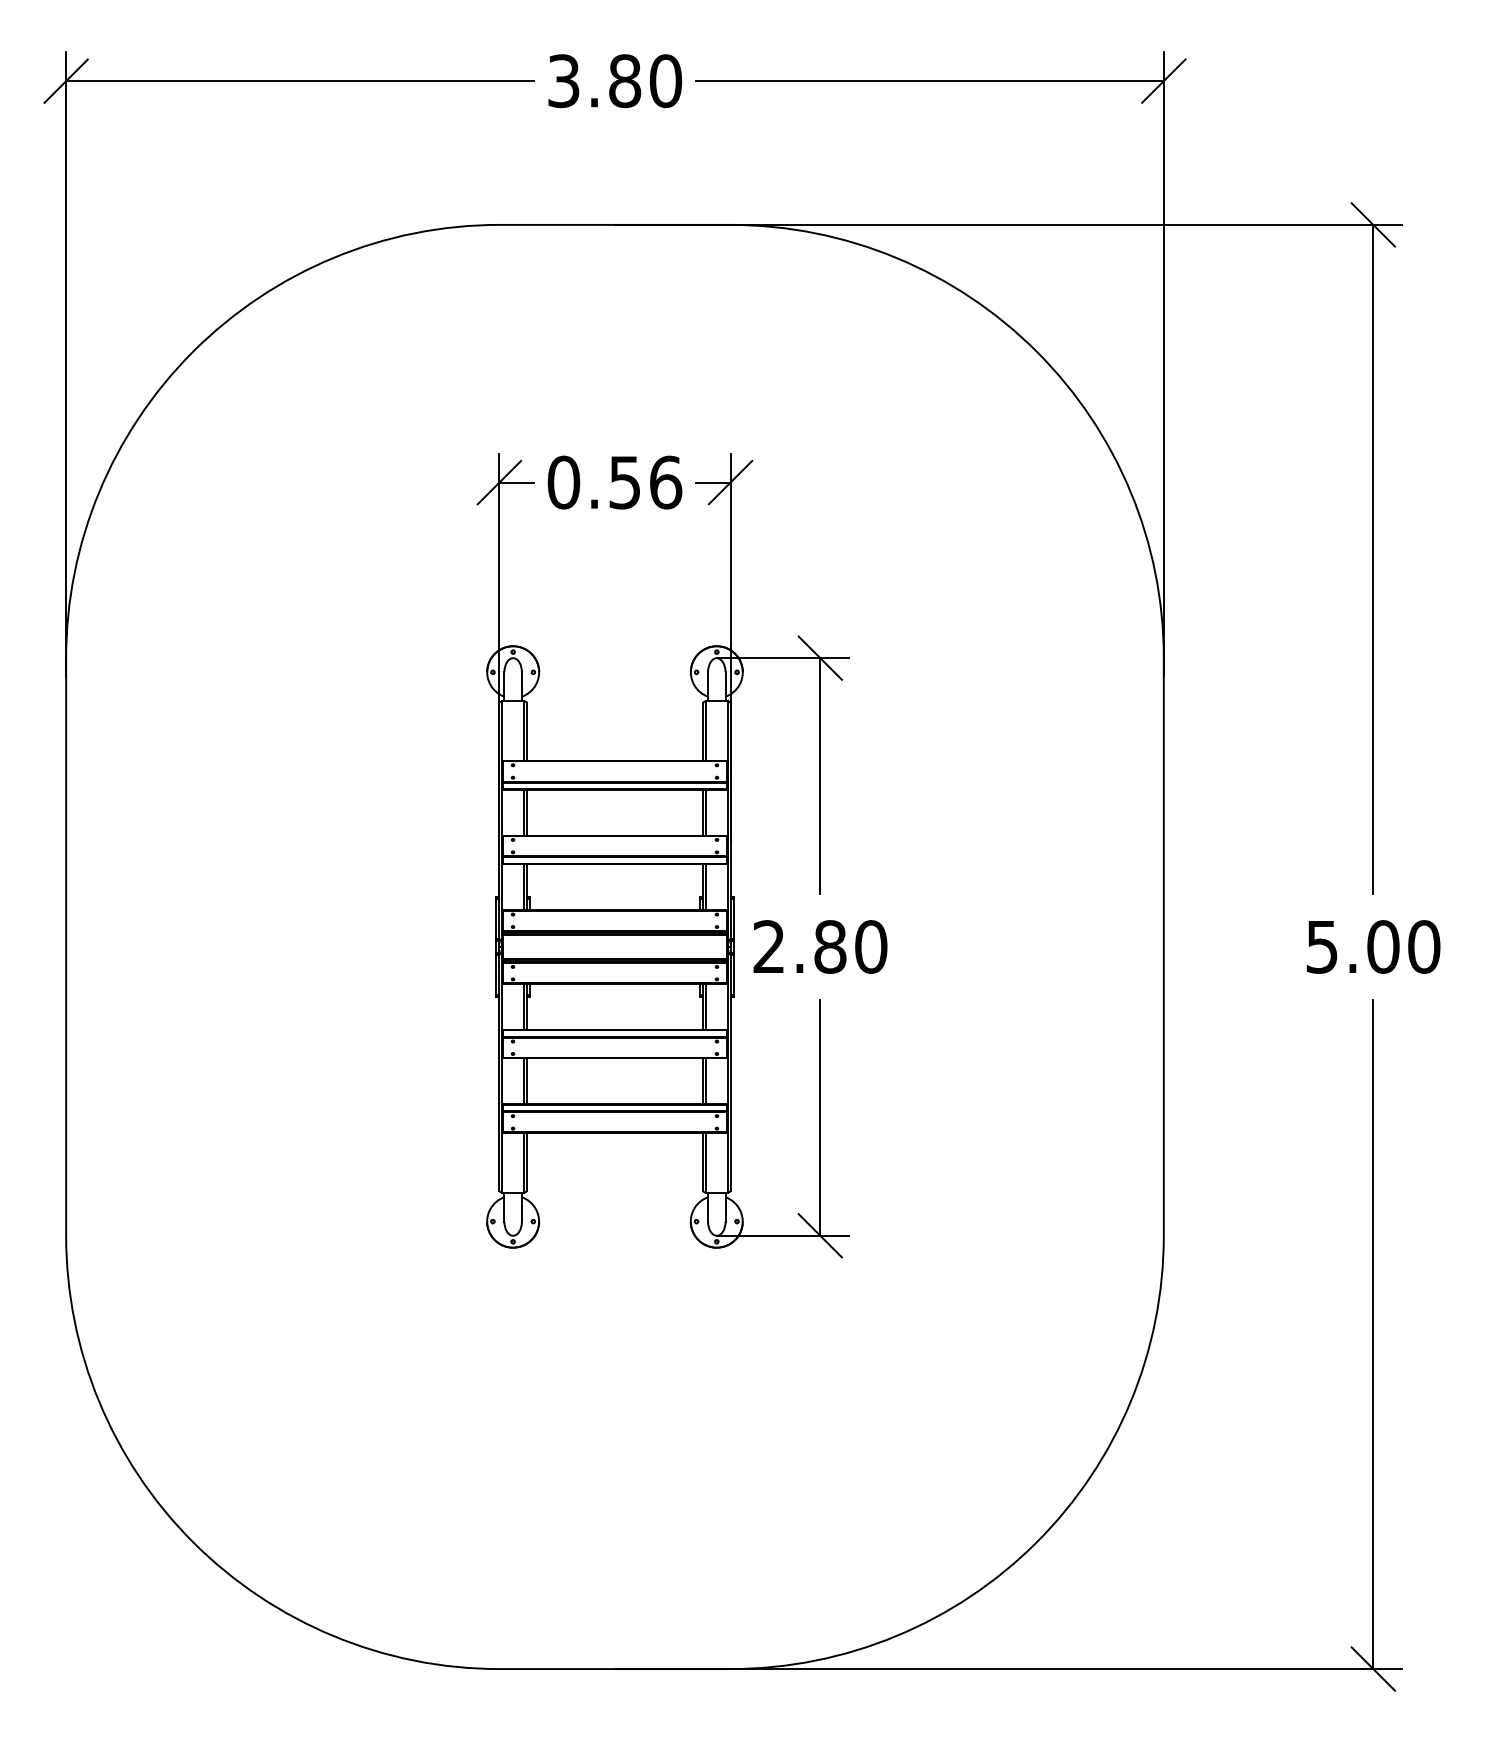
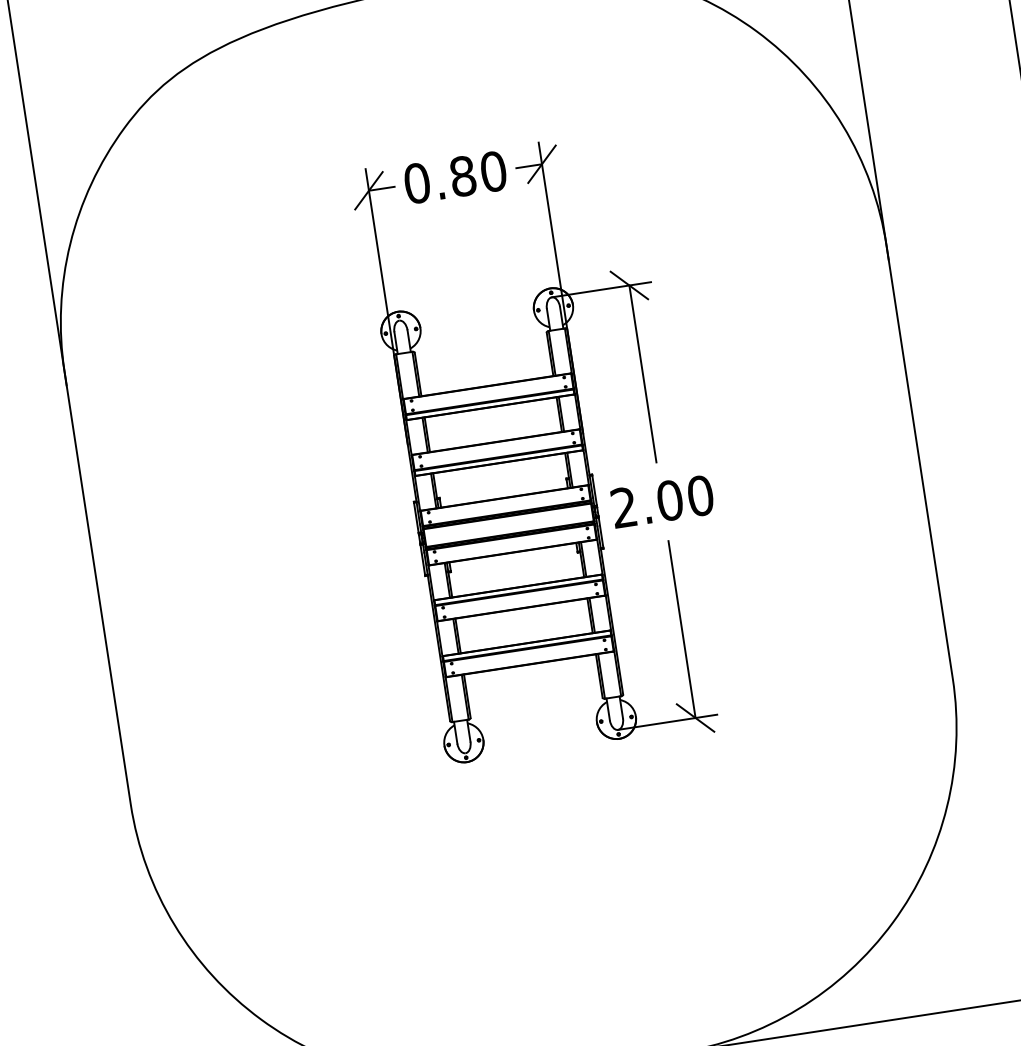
text: (645, 482) -> (478, 173), 0.56 -> 0.80
text: (830, 946) -> (670, 500), 2.80 -> 2.00

